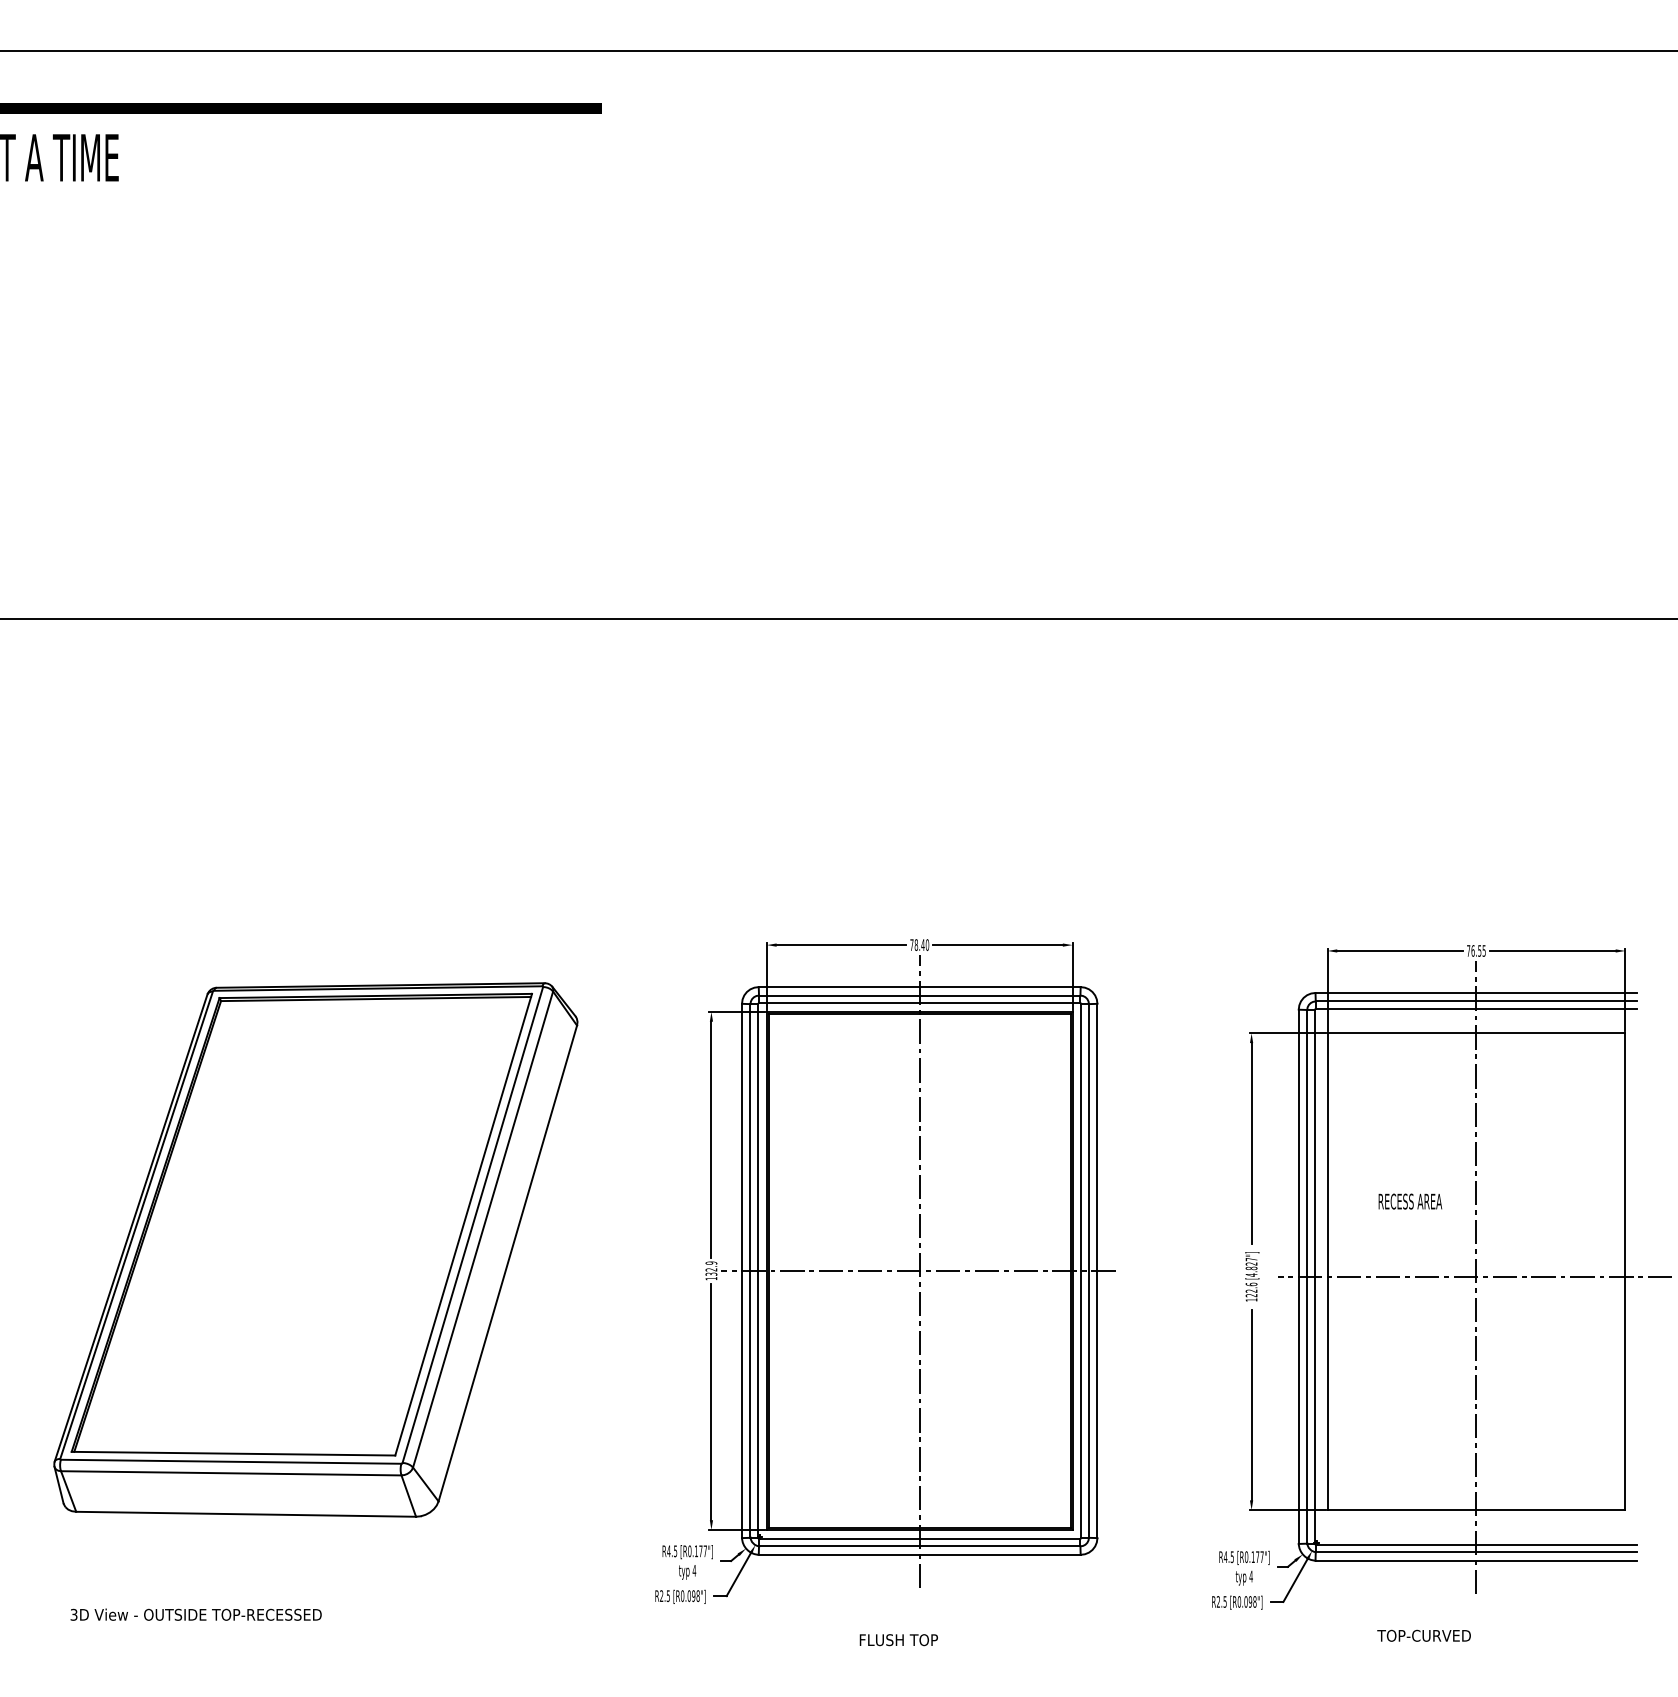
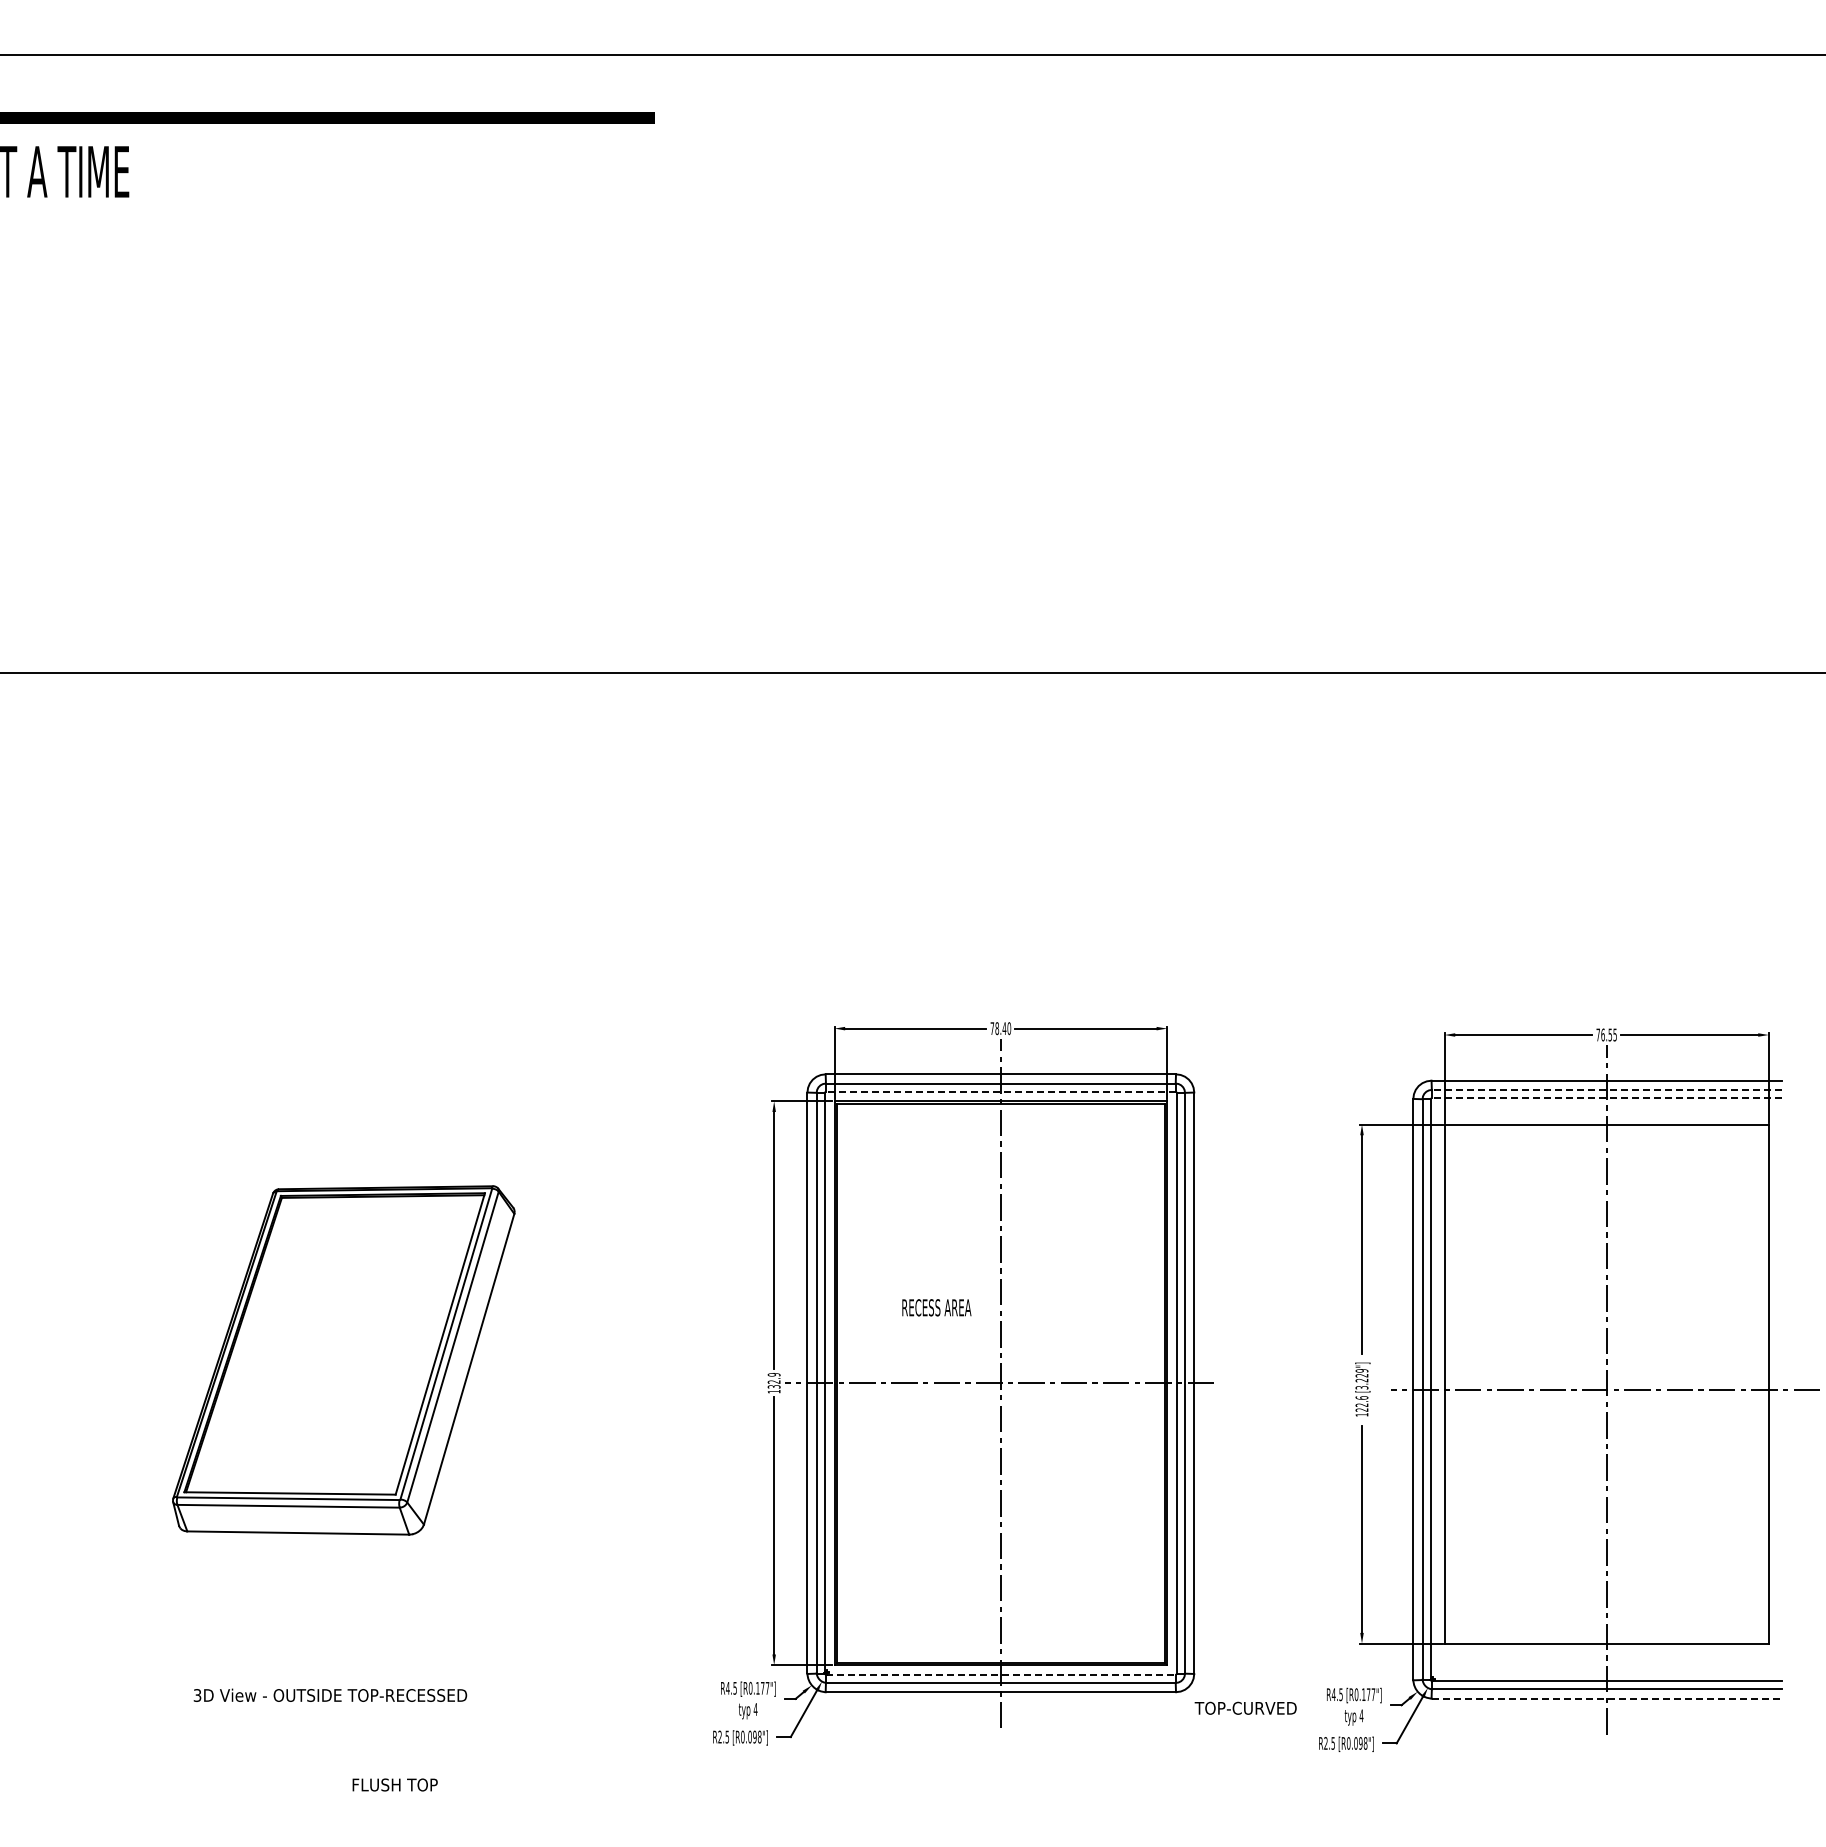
line: (1476, 1001) -> (1606, 1089), solid -> dashed
line: (919, 1002) -> (1000, 1091), solid -> dashed
line: (1476, 1009) -> (1606, 1098), solid -> dashed
text: (1410, 1201) -> (936, 1307), moved
part: (315, 1250) -> (343, 1360), size x0.6
text: (1251, 1267) -> (1361, 1379), [4.827"] -> [3.229"]
line: (919, 1538) -> (1000, 1674), solid -> dashed
line: (1477, 1560) -> (1607, 1698), solid -> dashed
text: (196, 1613) -> (330, 1694), moved
text: (1423, 1635) -> (1245, 1707), moved
text: (898, 1639) -> (394, 1784), moved

